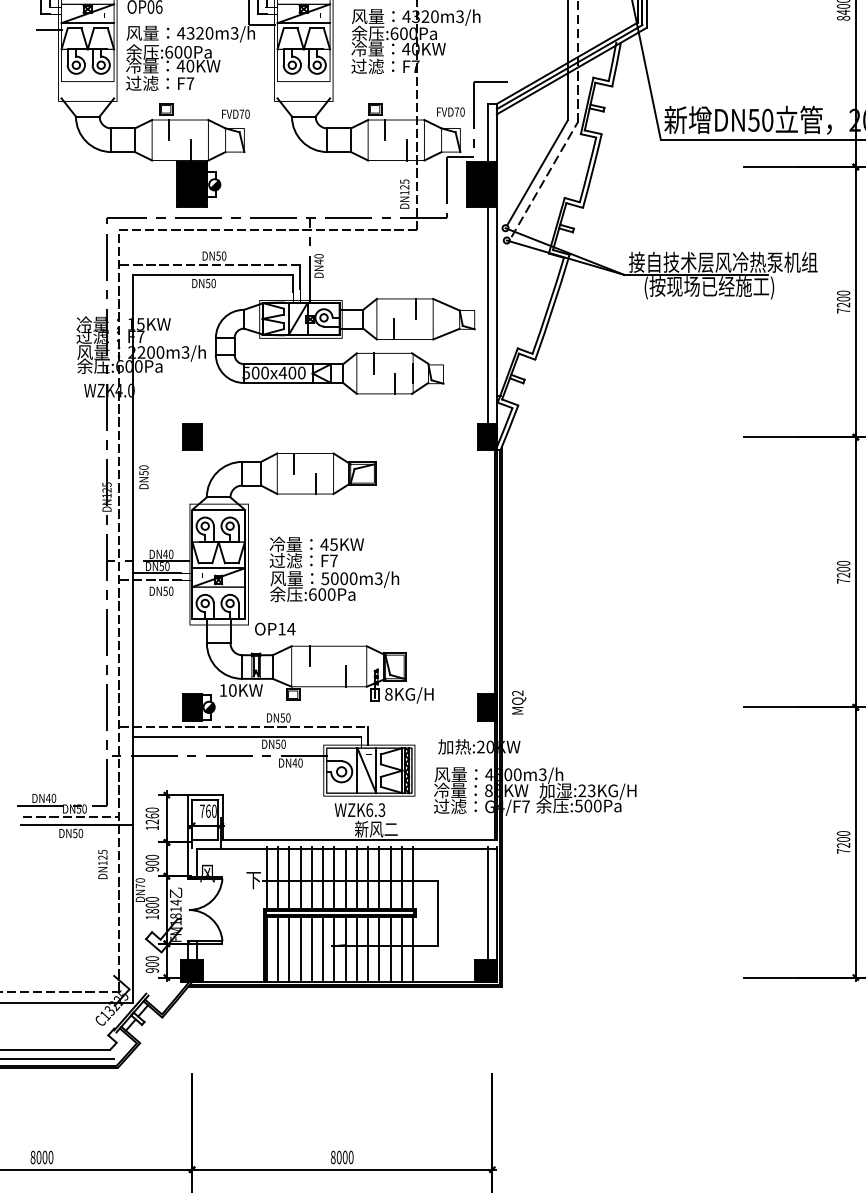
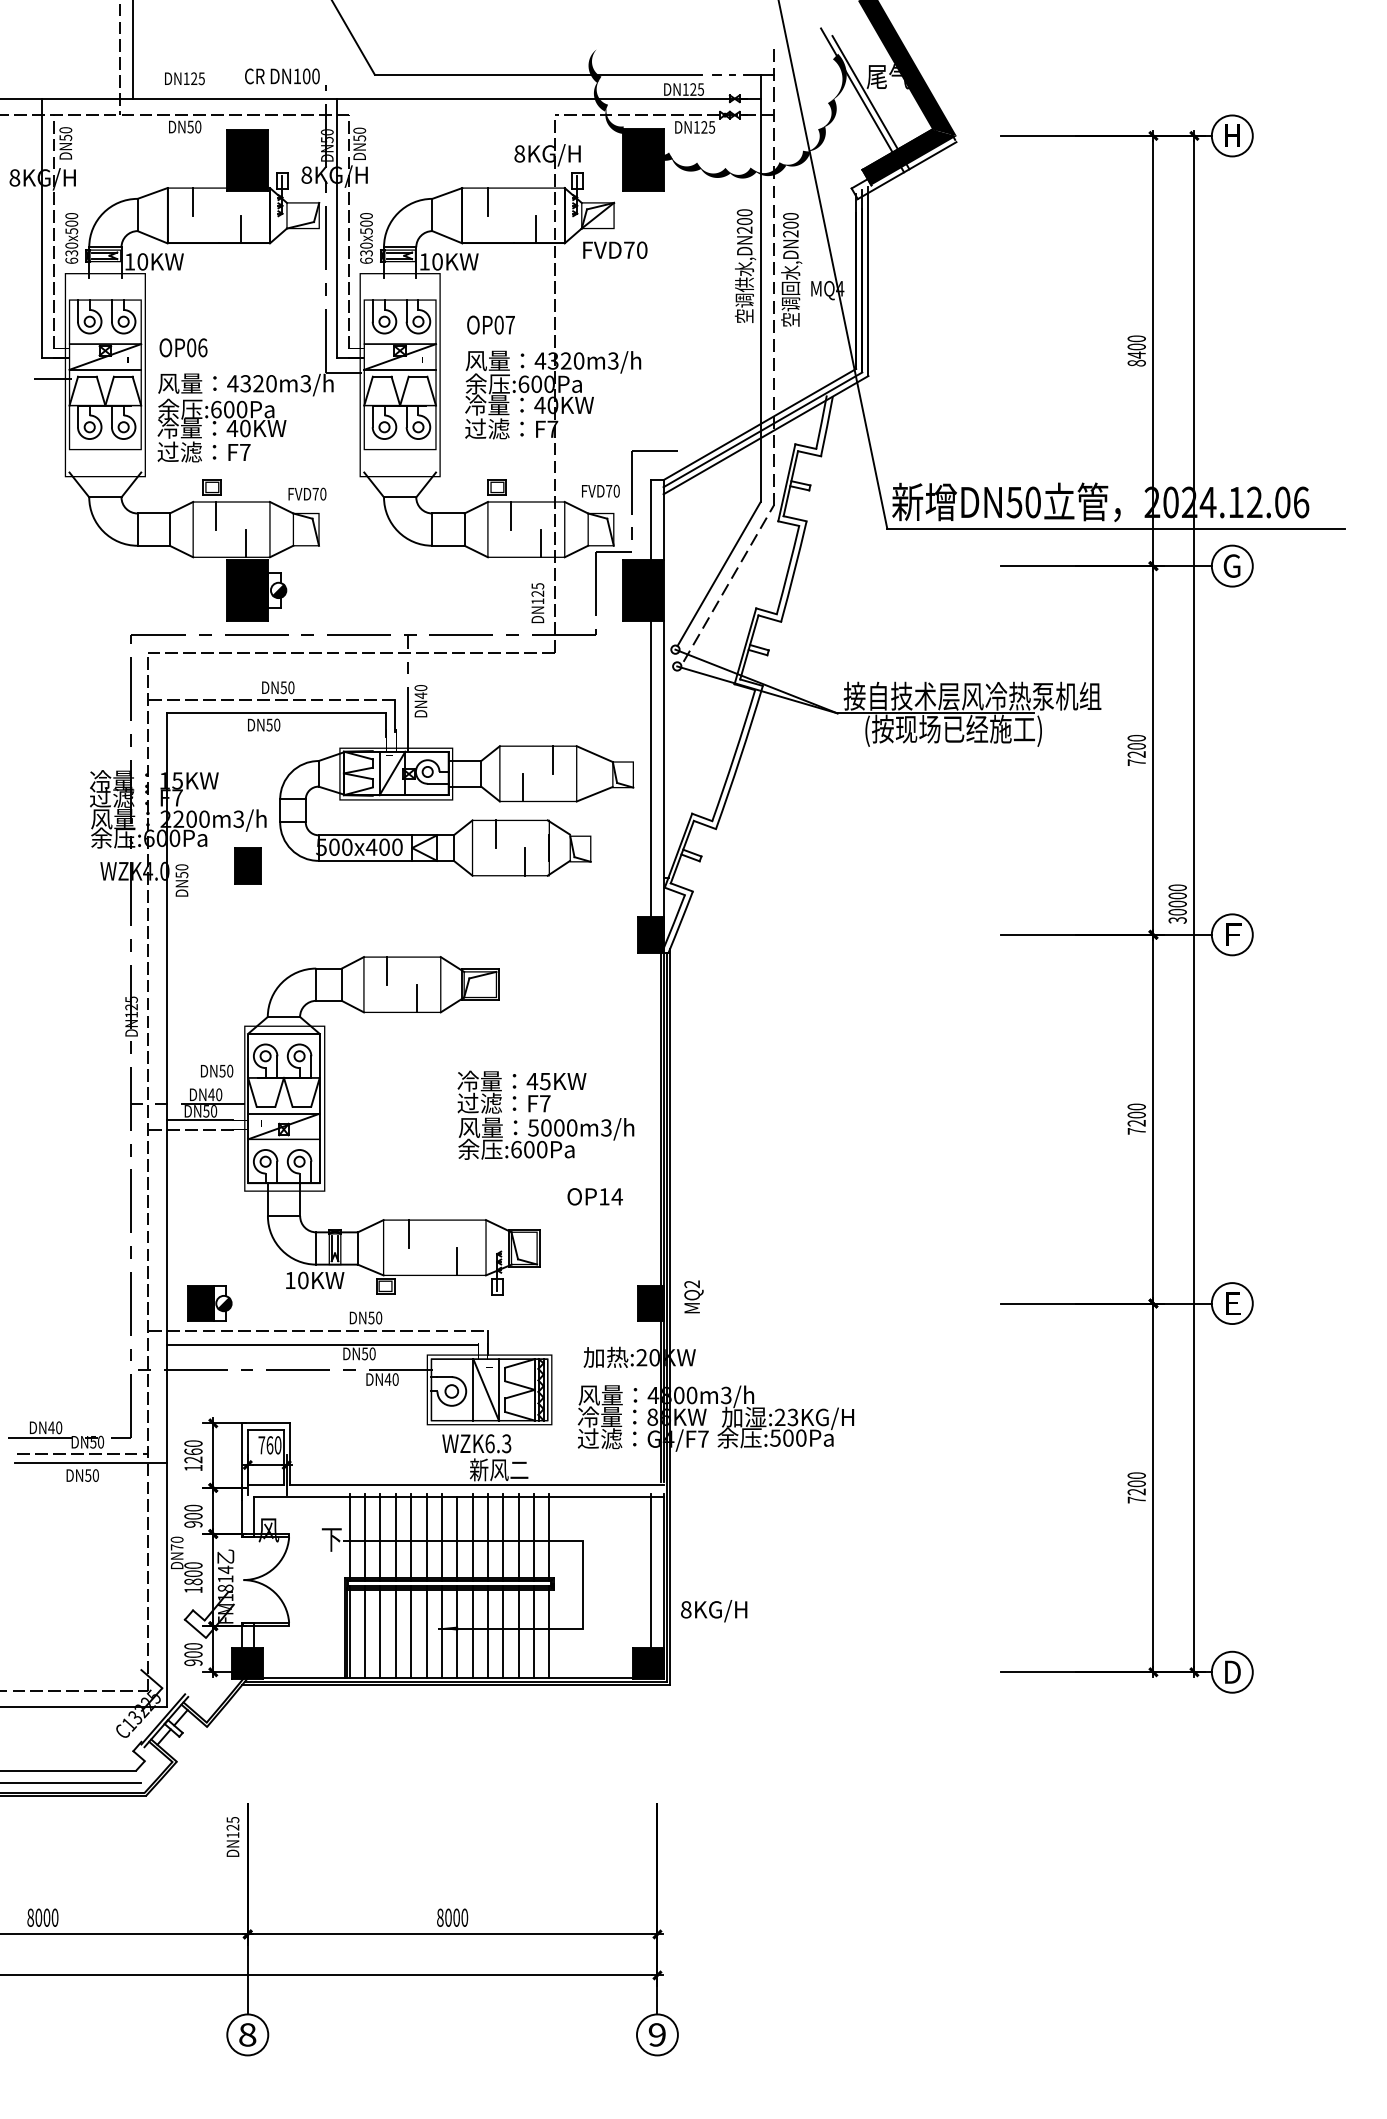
part: (191, 436) -> (247, 865), moved
text: (143, 477) -> (181, 880), moved
text: (334, 568) -> (545, 1114), moved
text: (161, 590) -> (217, 1070), moved
text: (274, 628) -> (594, 1196), moved
text: (409, 695) -> (714, 1611), moved
part: (198, 707) -> (209, 1303), moved
text: (102, 864) -> (232, 1836), moved

